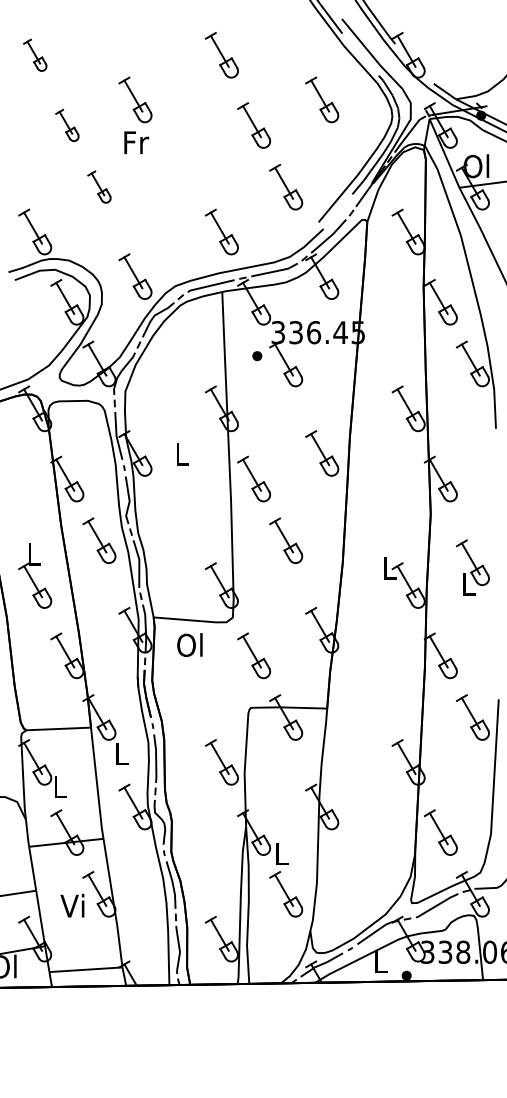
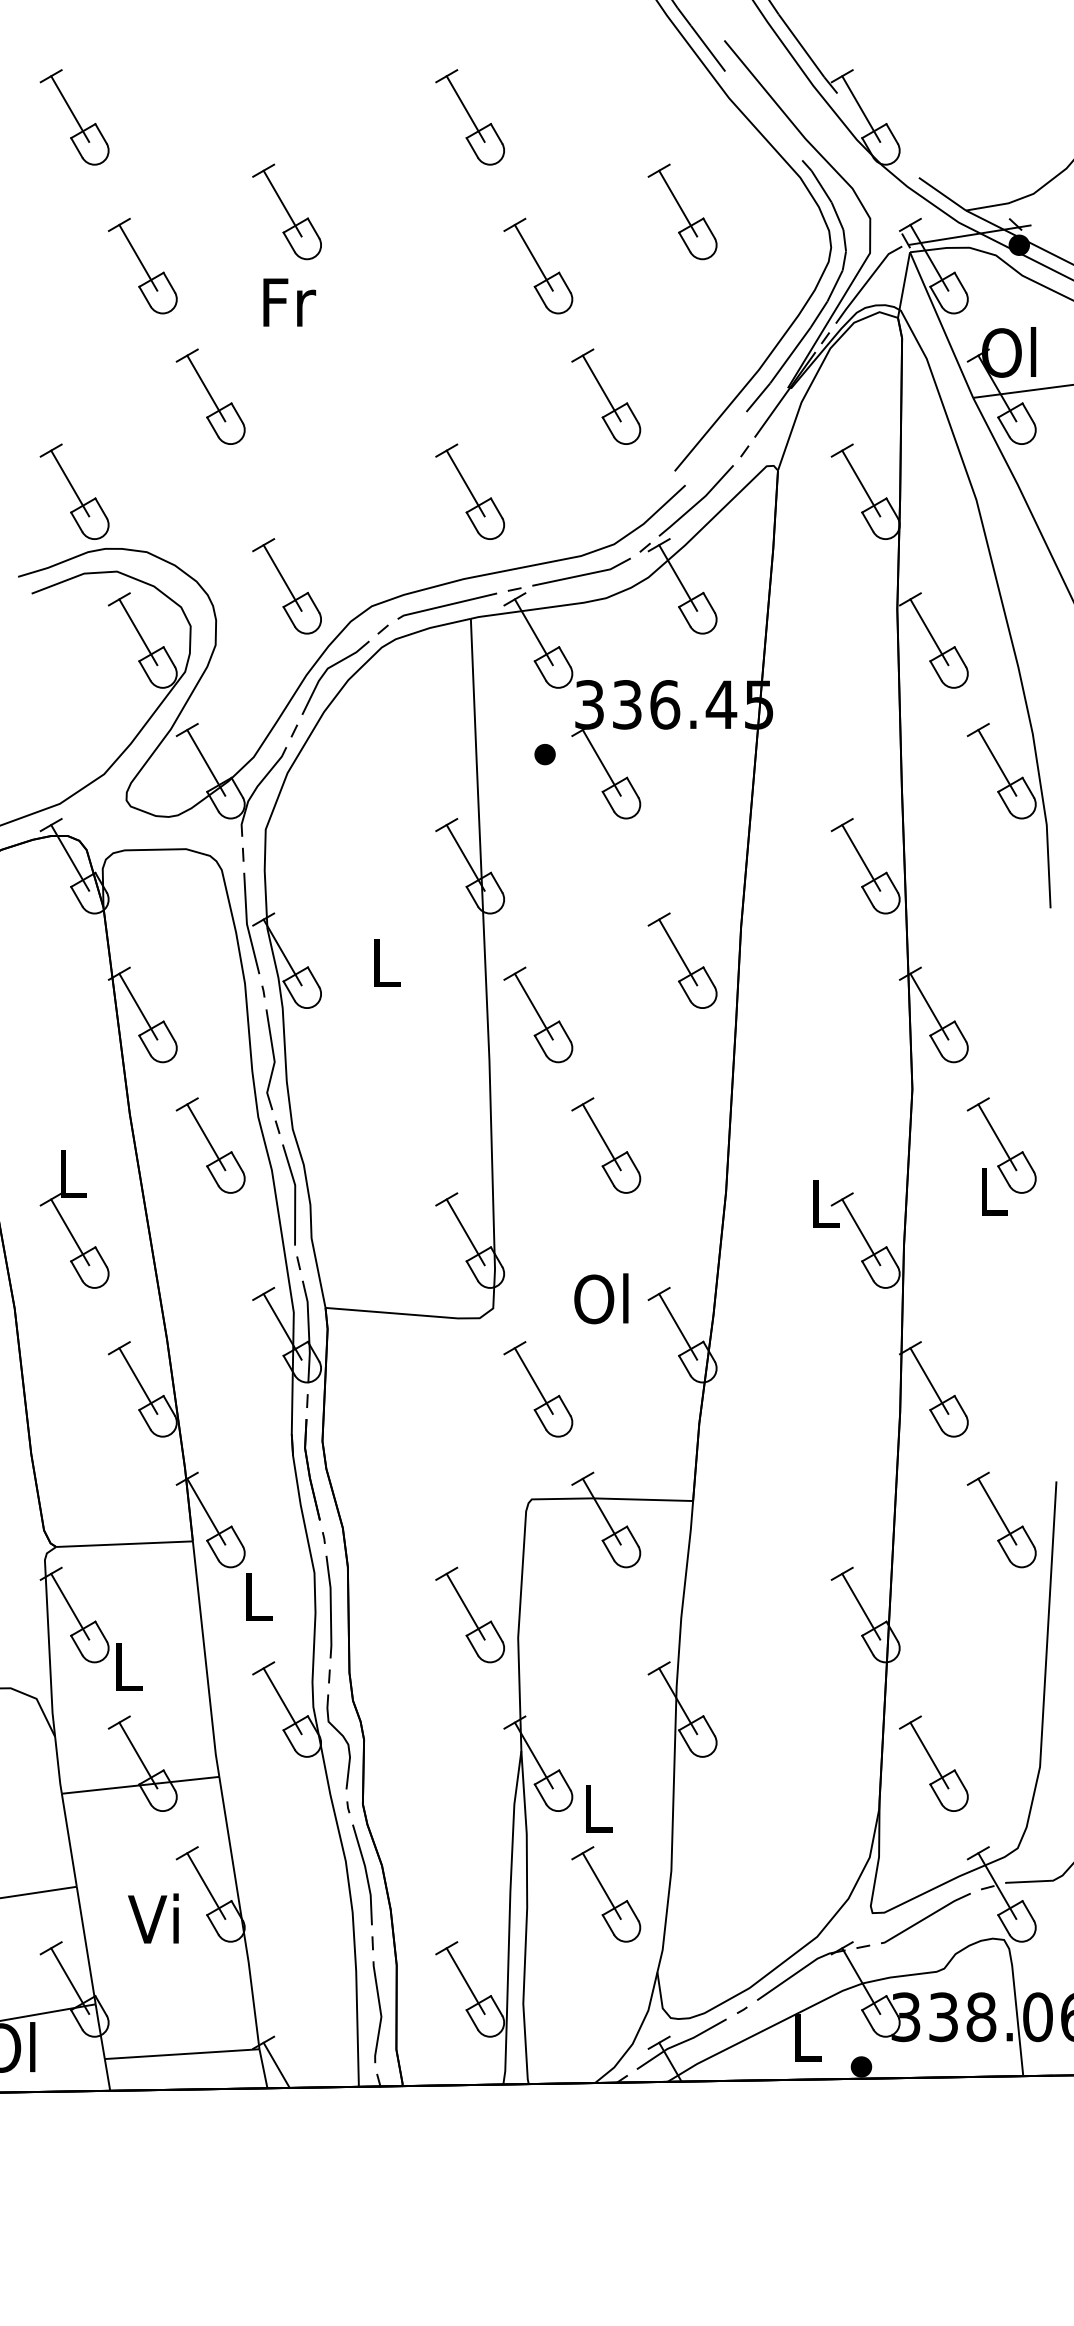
part: (35, 55) -> (75, 117), size x1.43
part: (67, 125) -> (143, 266), size x1.43
part: (99, 186) -> (210, 395), size x1.43
part: (472, 567) -> (1000, 1155), moved
text: (189, 645) -> (600, 1299), moved

